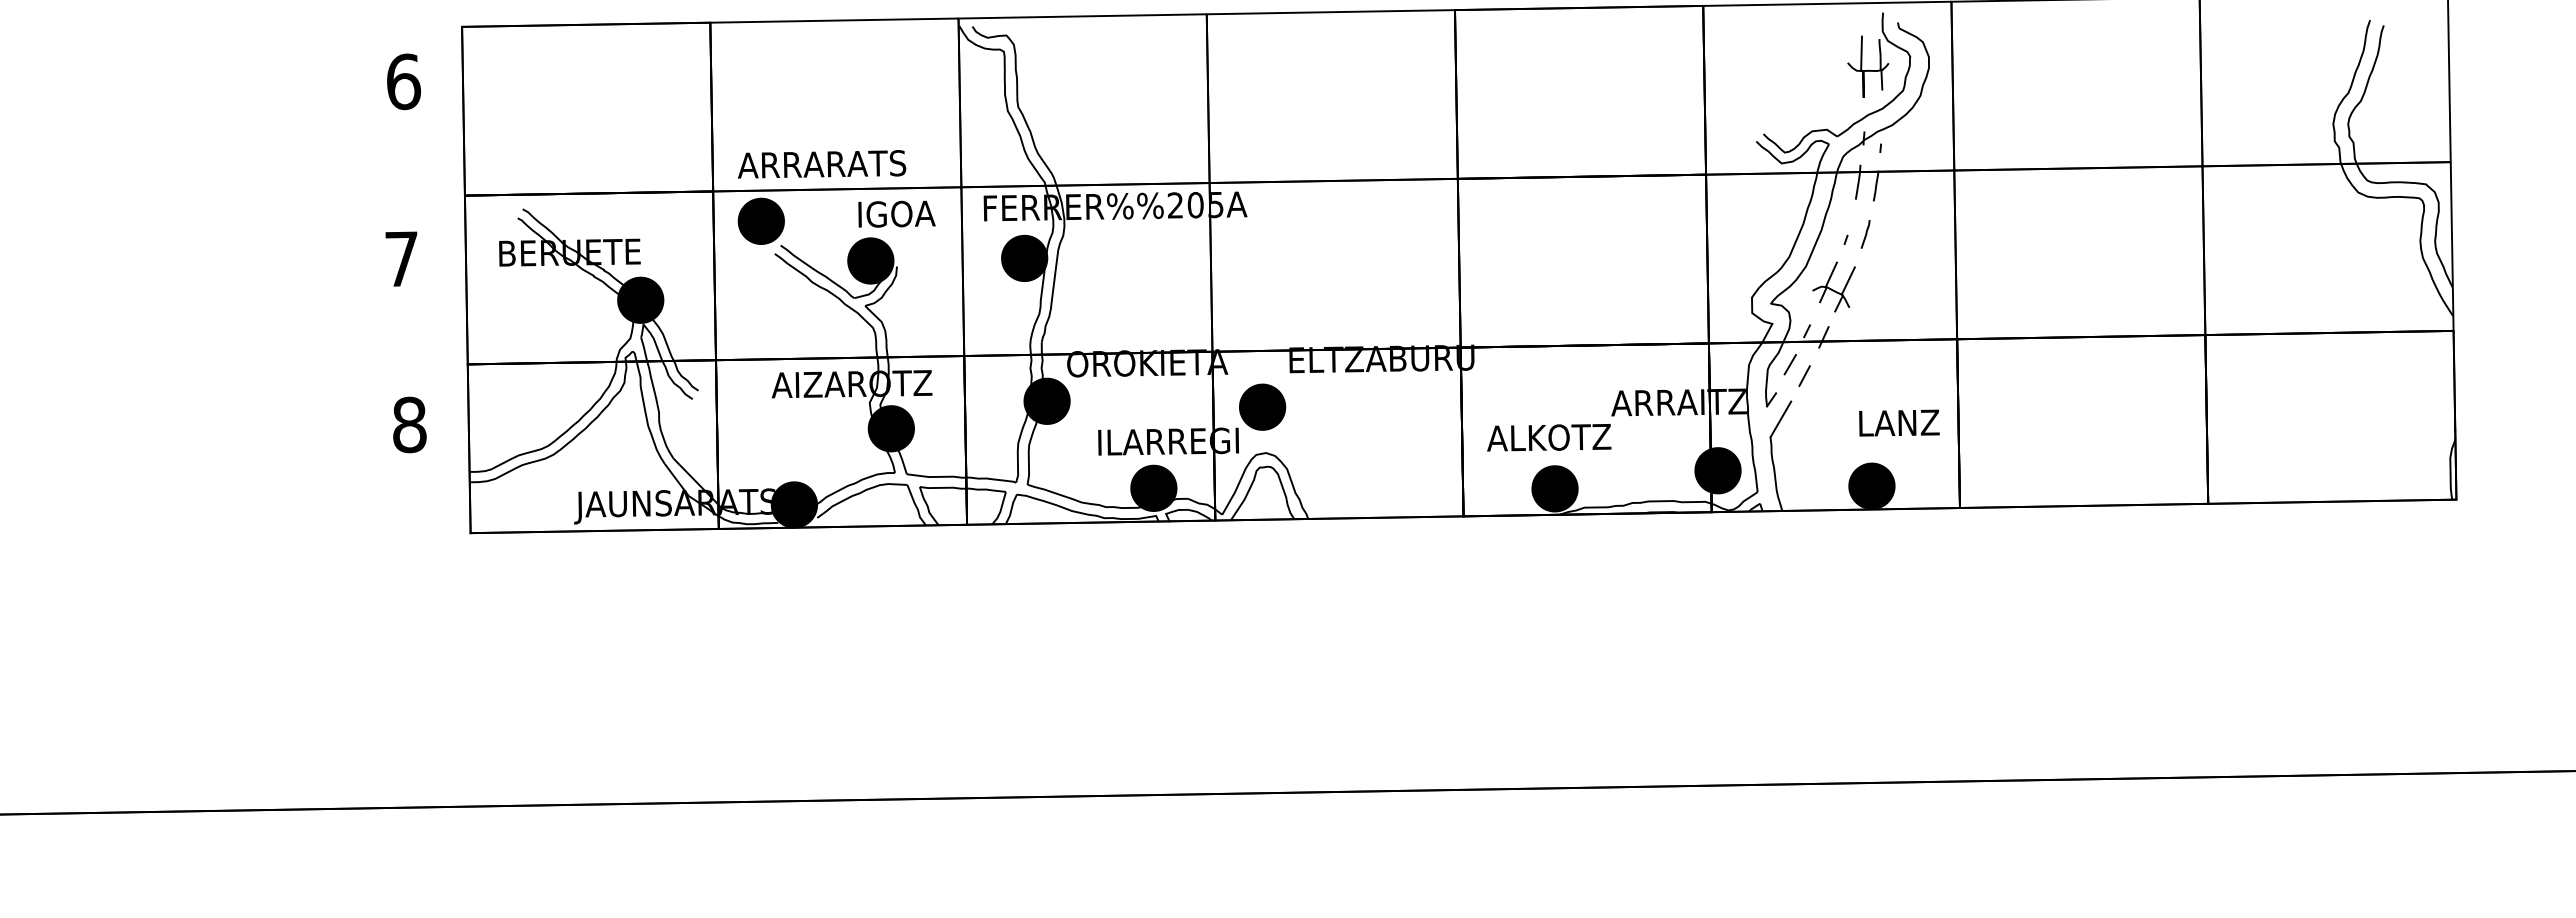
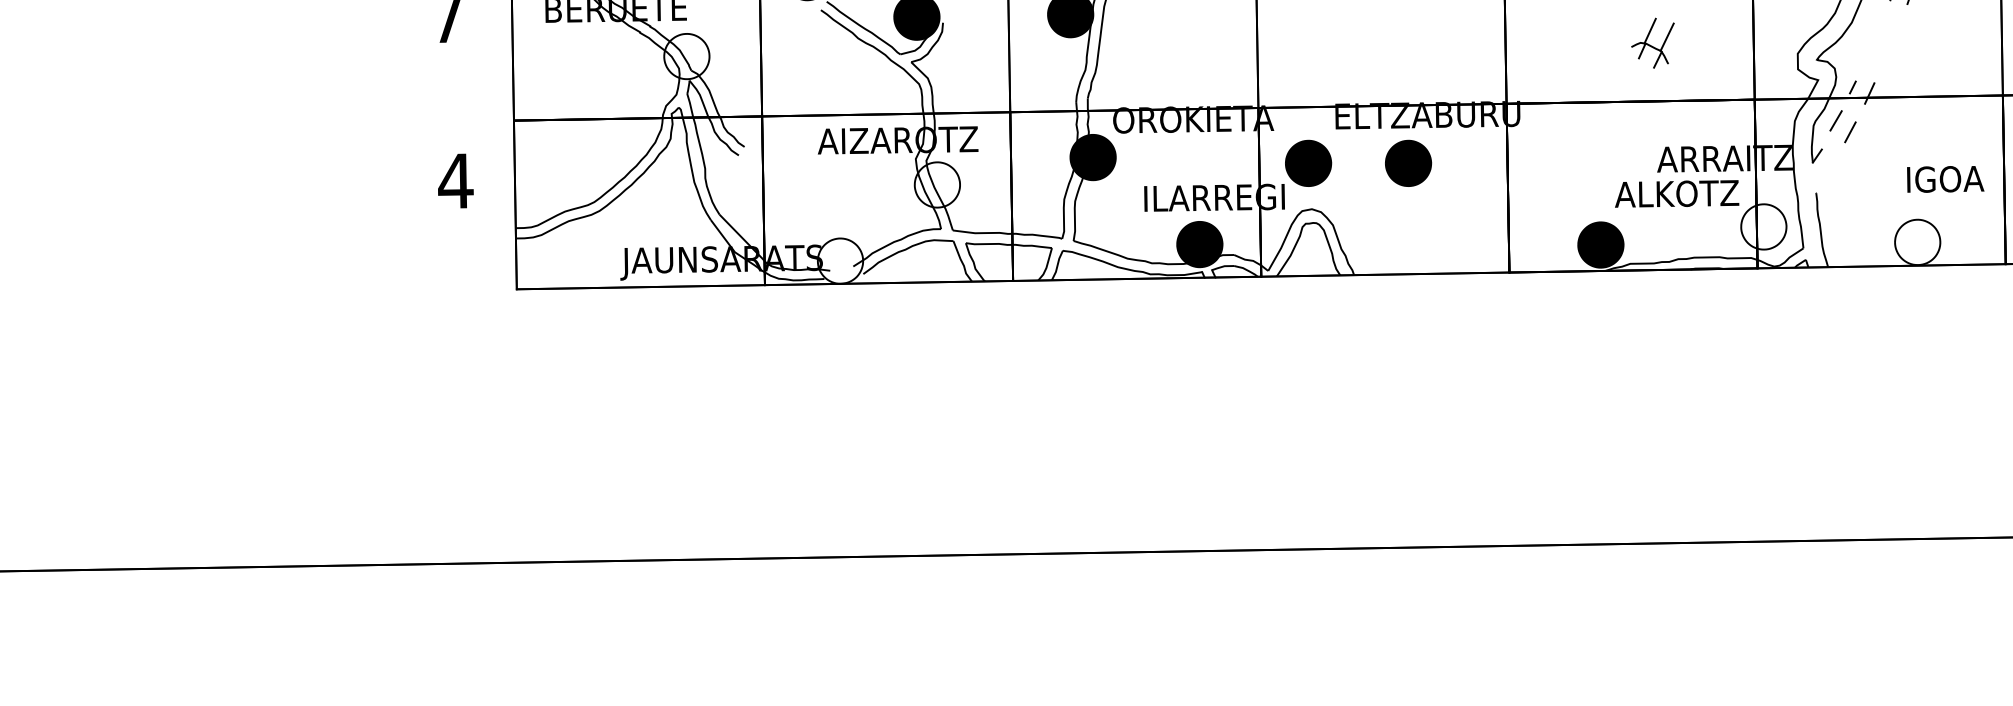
part: (1833, 286) -> (1652, 42), moved
fill: (640, 299) -> (686, 55), removed
part: (1362, 406) -> (1408, 162), added
line: (1780, 419) -> (1826, 175), removed
text: (1899, 422) -> (1945, 178), LANZ -> IGOA
text: (409, 424) -> (455, 180), 8 -> 4
fill: (891, 428) -> (937, 184), removed
text: (1549, 437) -> (1677, 193), moved
fill: (1717, 470) -> (1763, 226), removed
fill: (1871, 485) -> (1917, 241), removed
fill: (794, 504) -> (840, 260), removed

